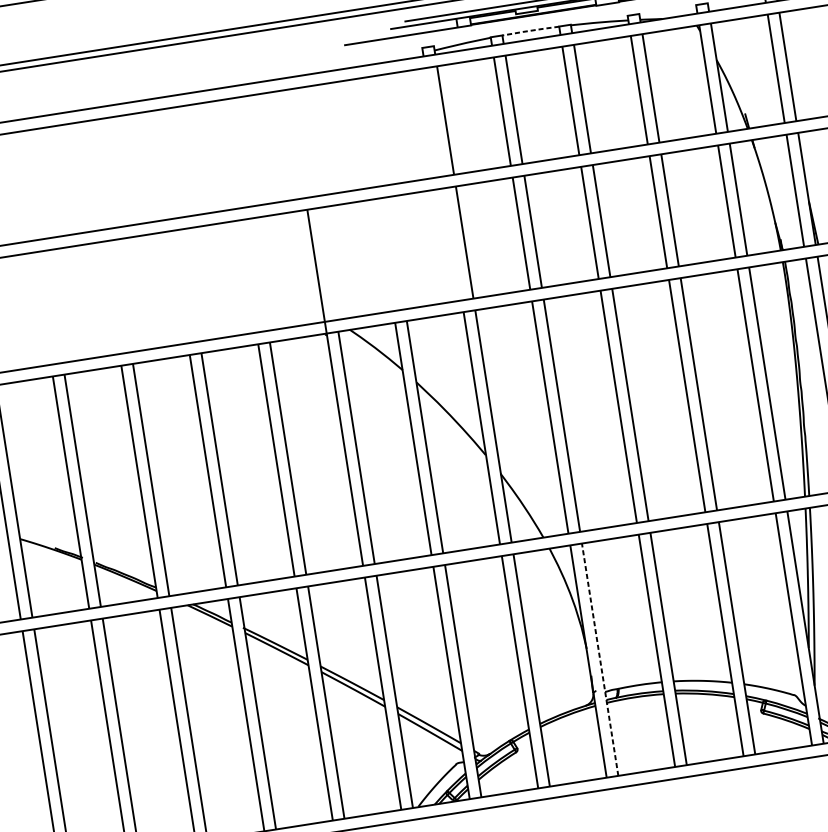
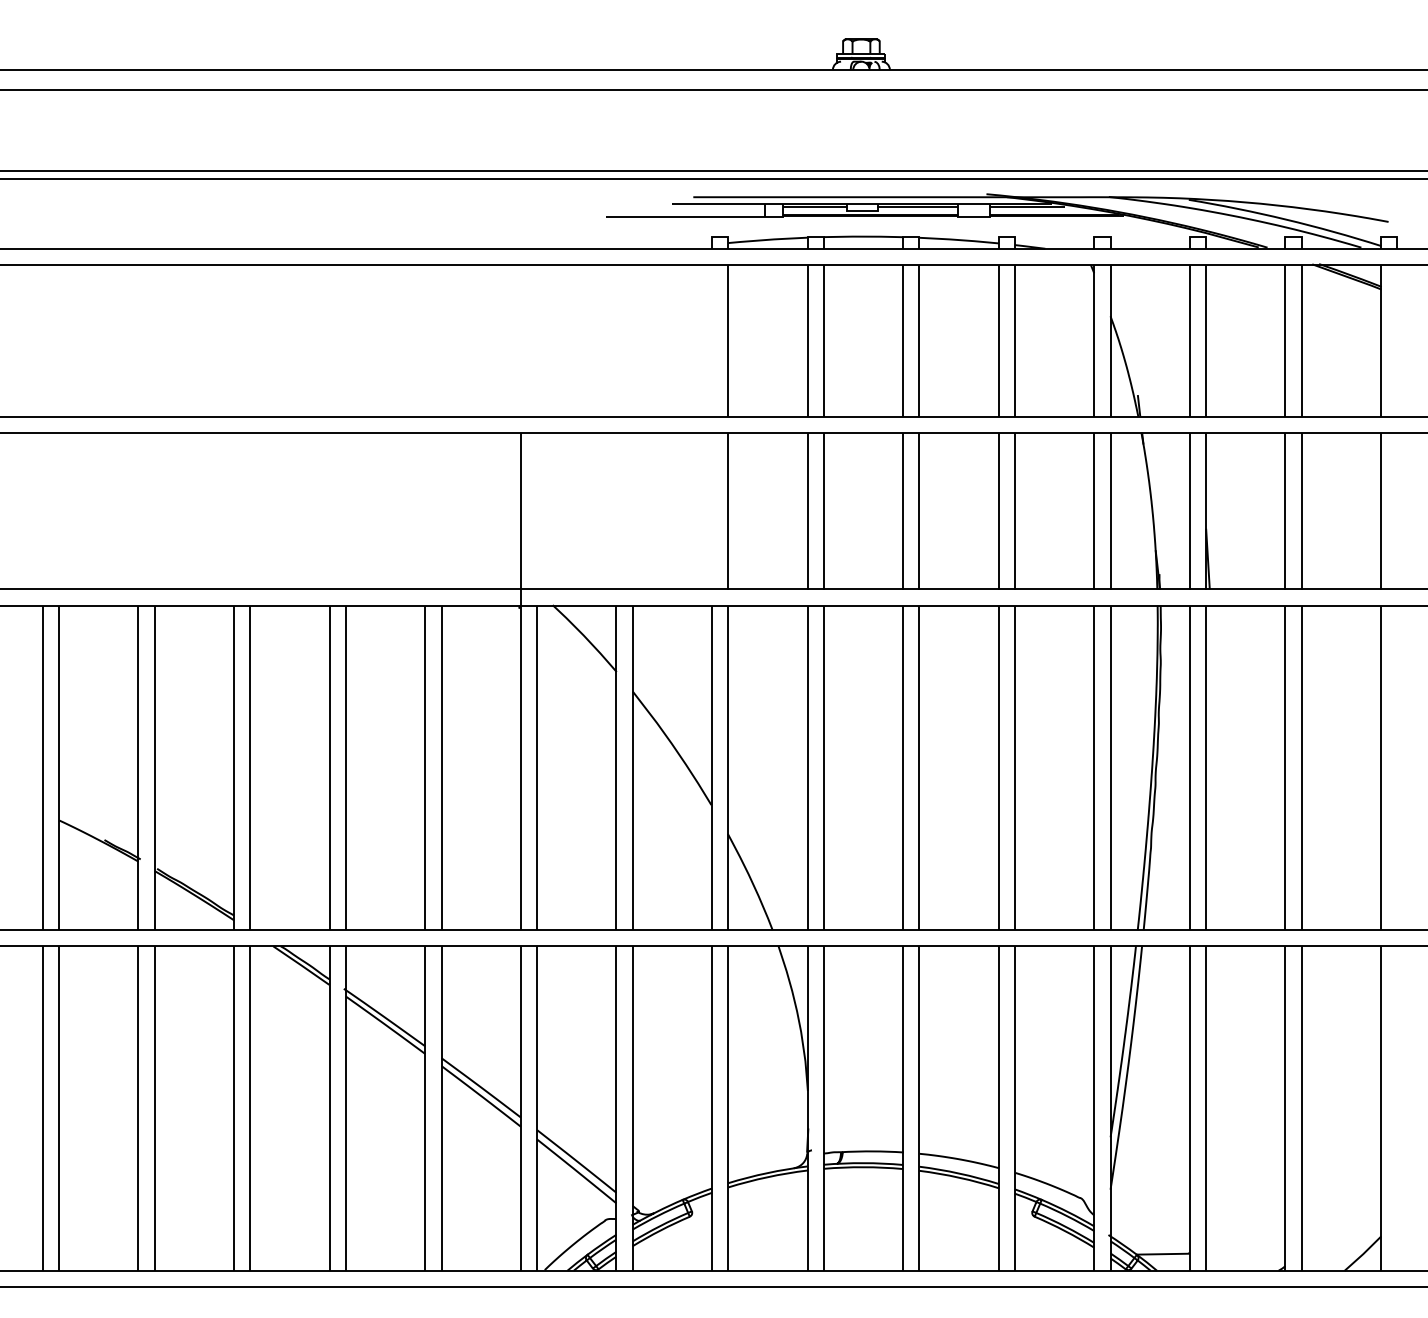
line: (530, 30) -> (863, 236), dashed -> solid
line: (599, 659) -> (823, 1108), dashed -> solid

